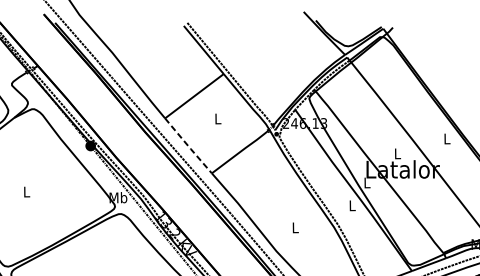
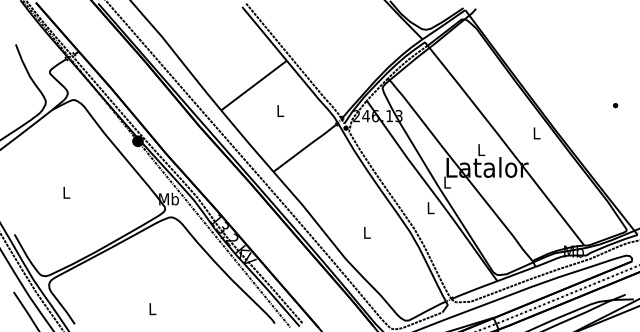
line: (187, 145) -> (246, 140), dashed -> solid

